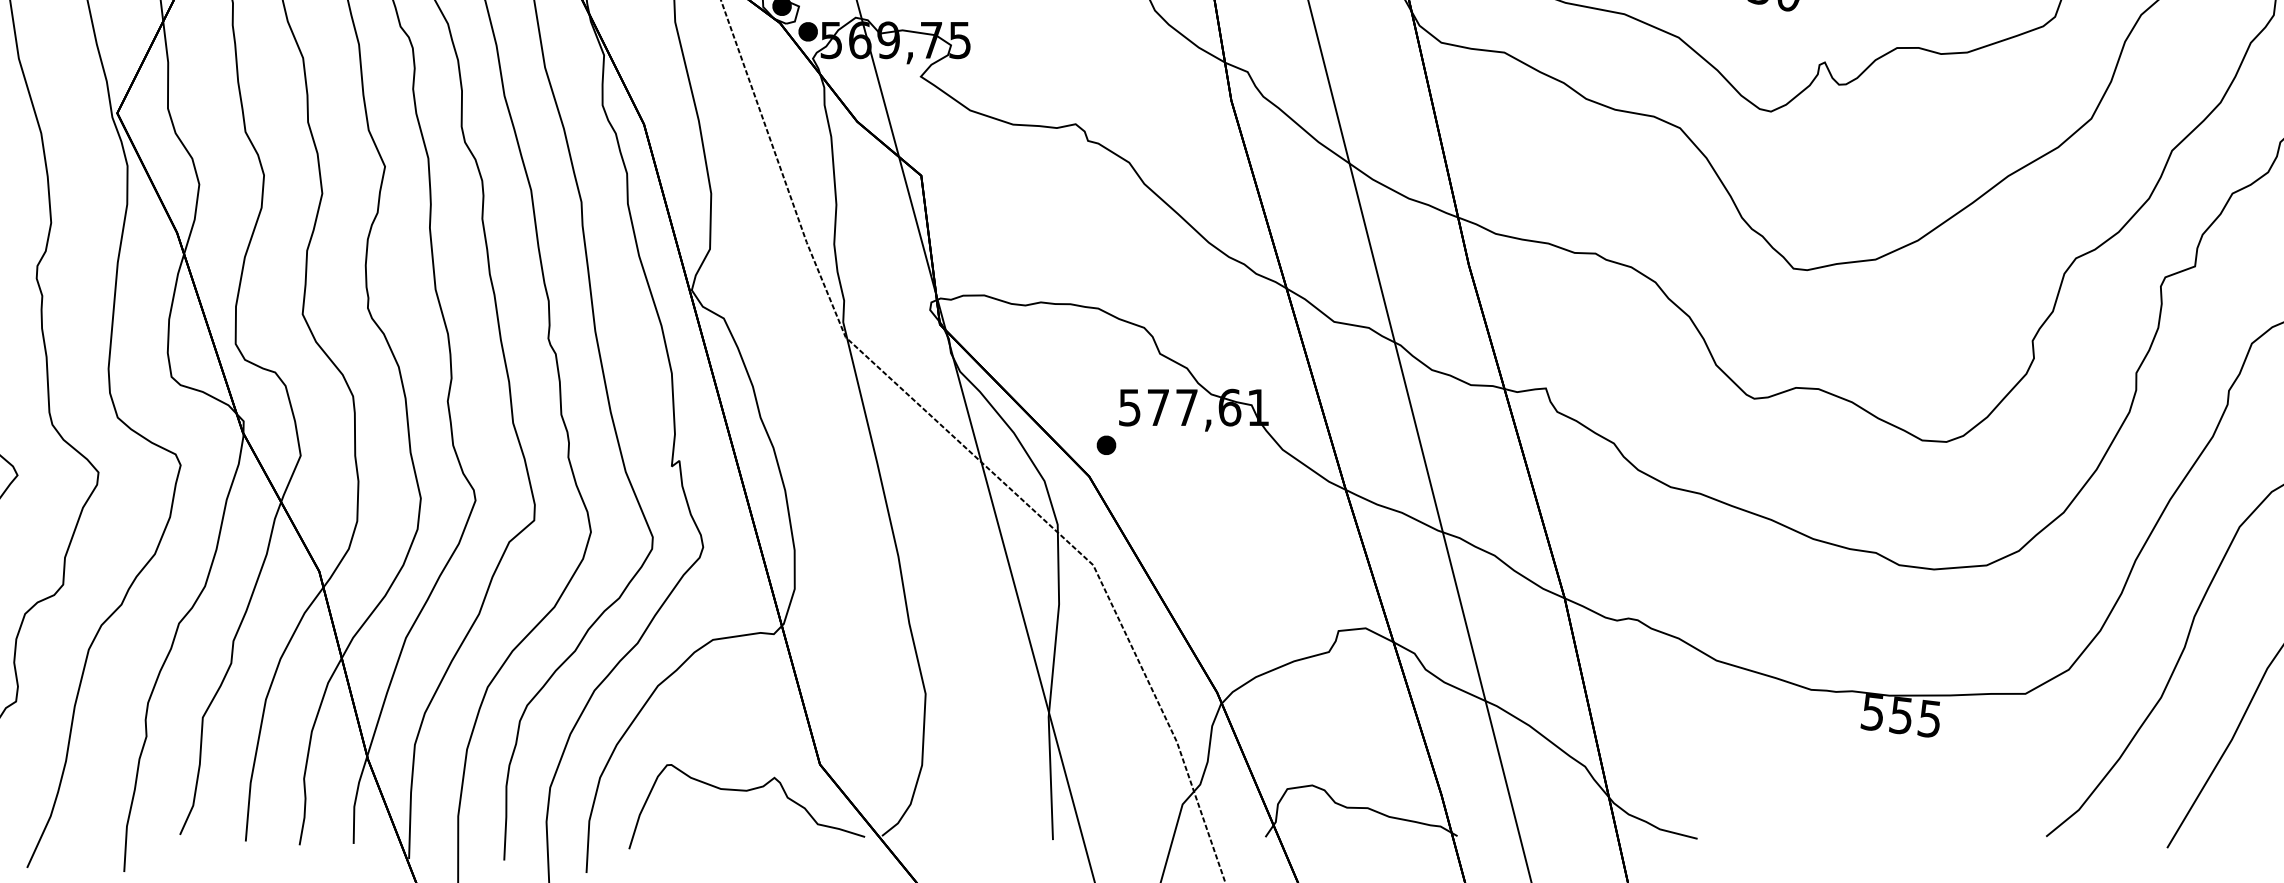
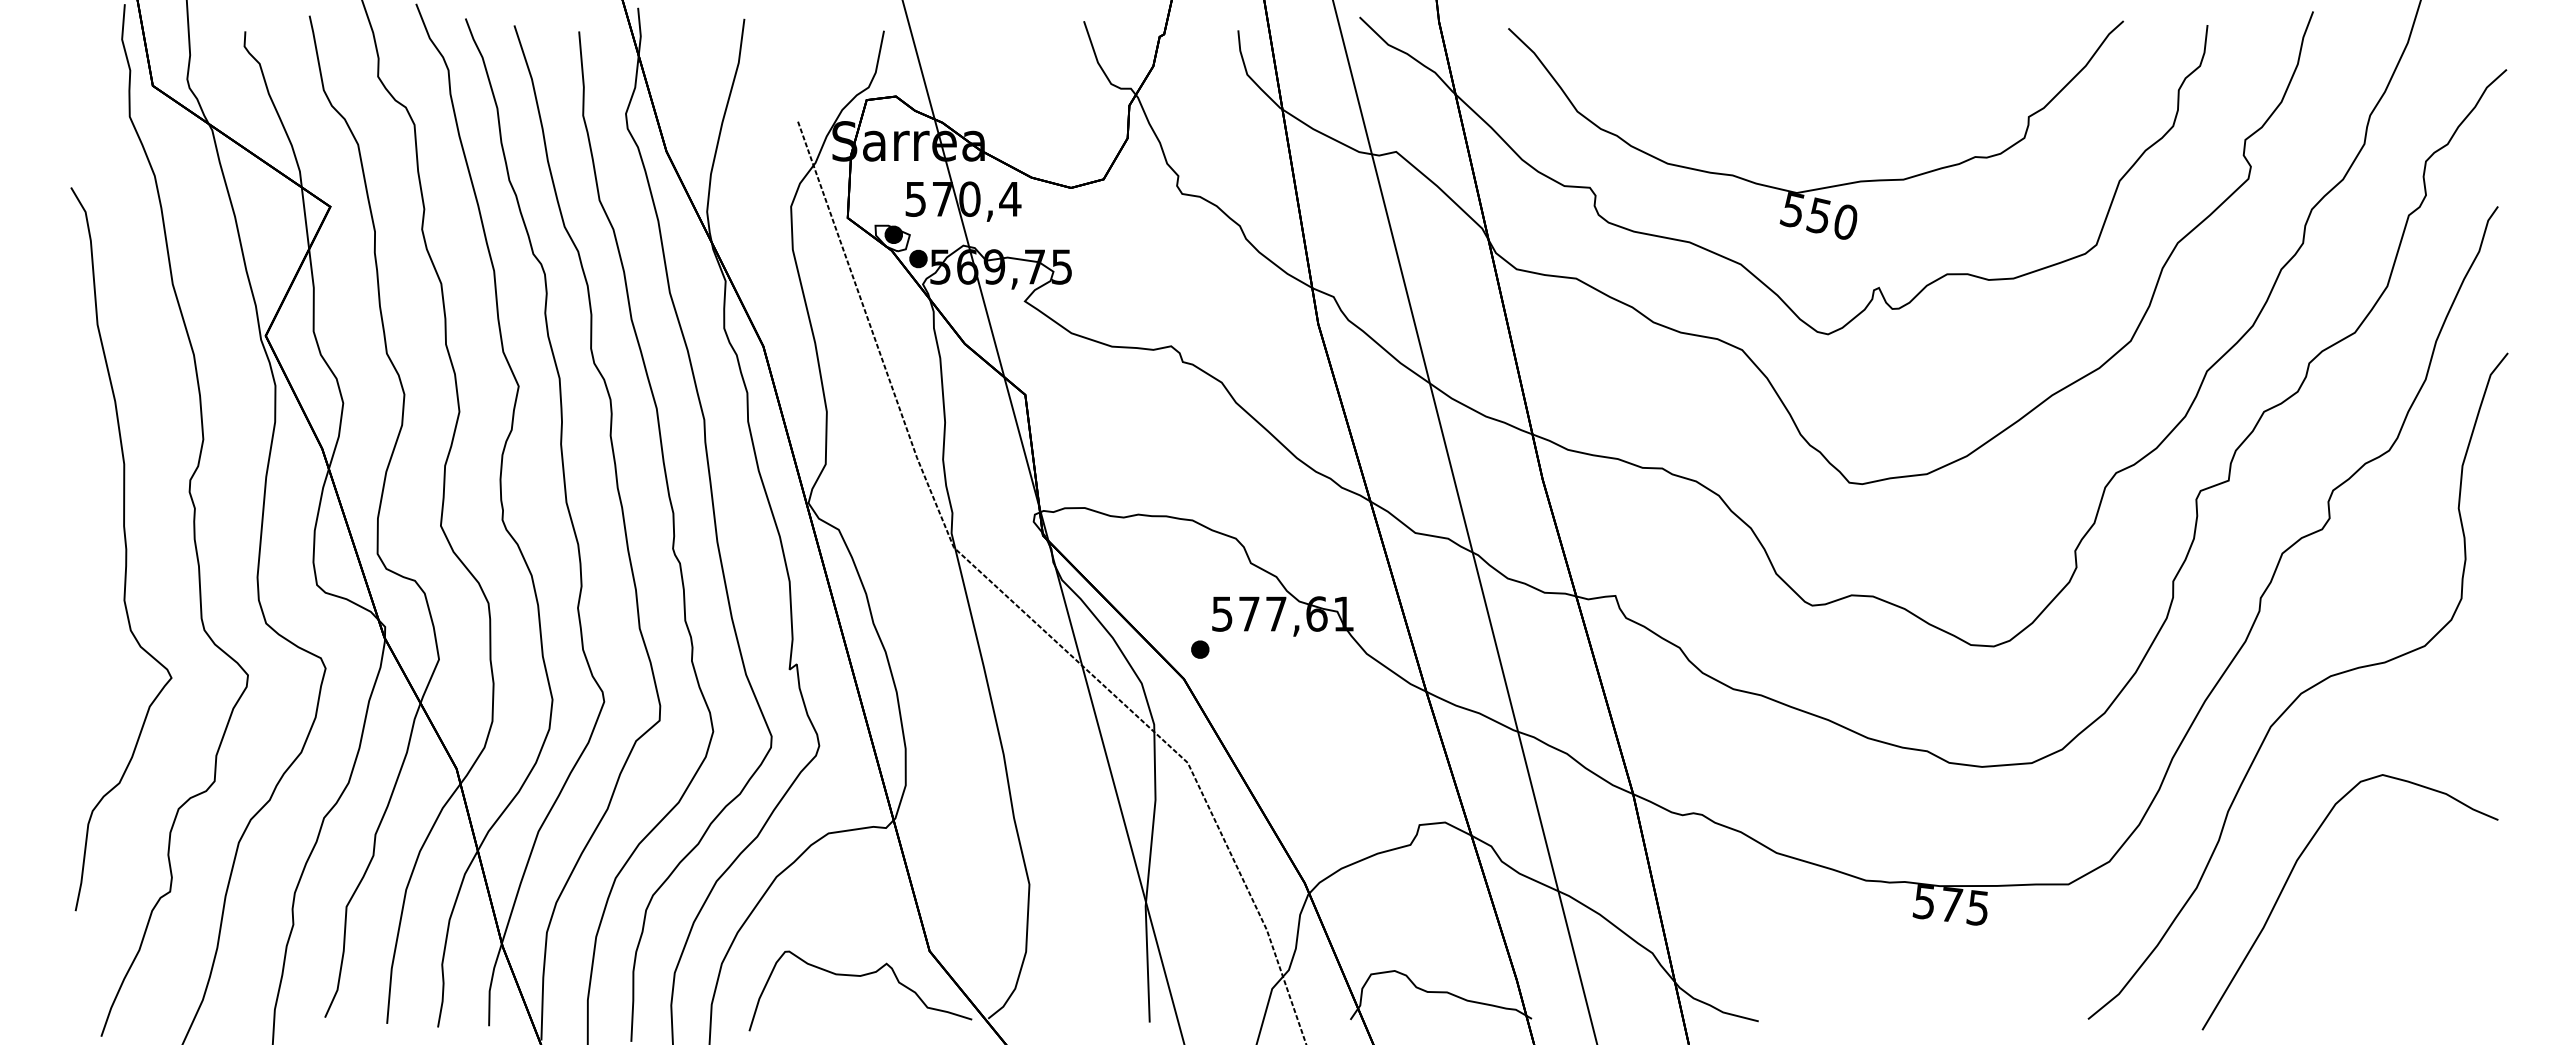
text: (1901, 715) -> (1951, 904), 555 -> 575

